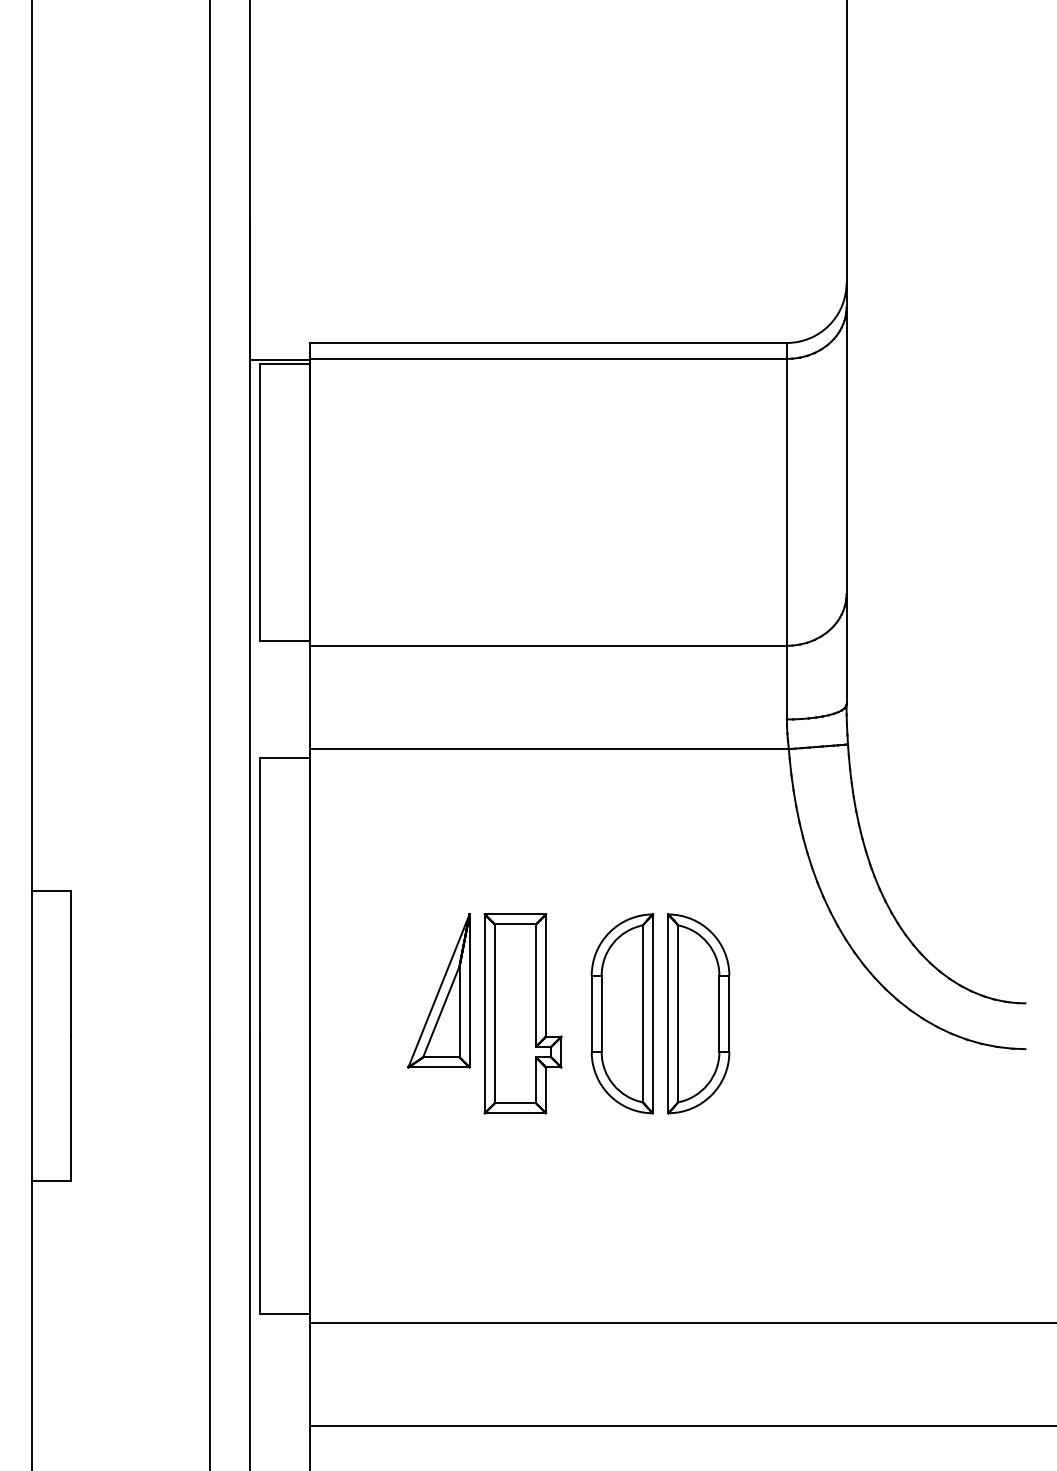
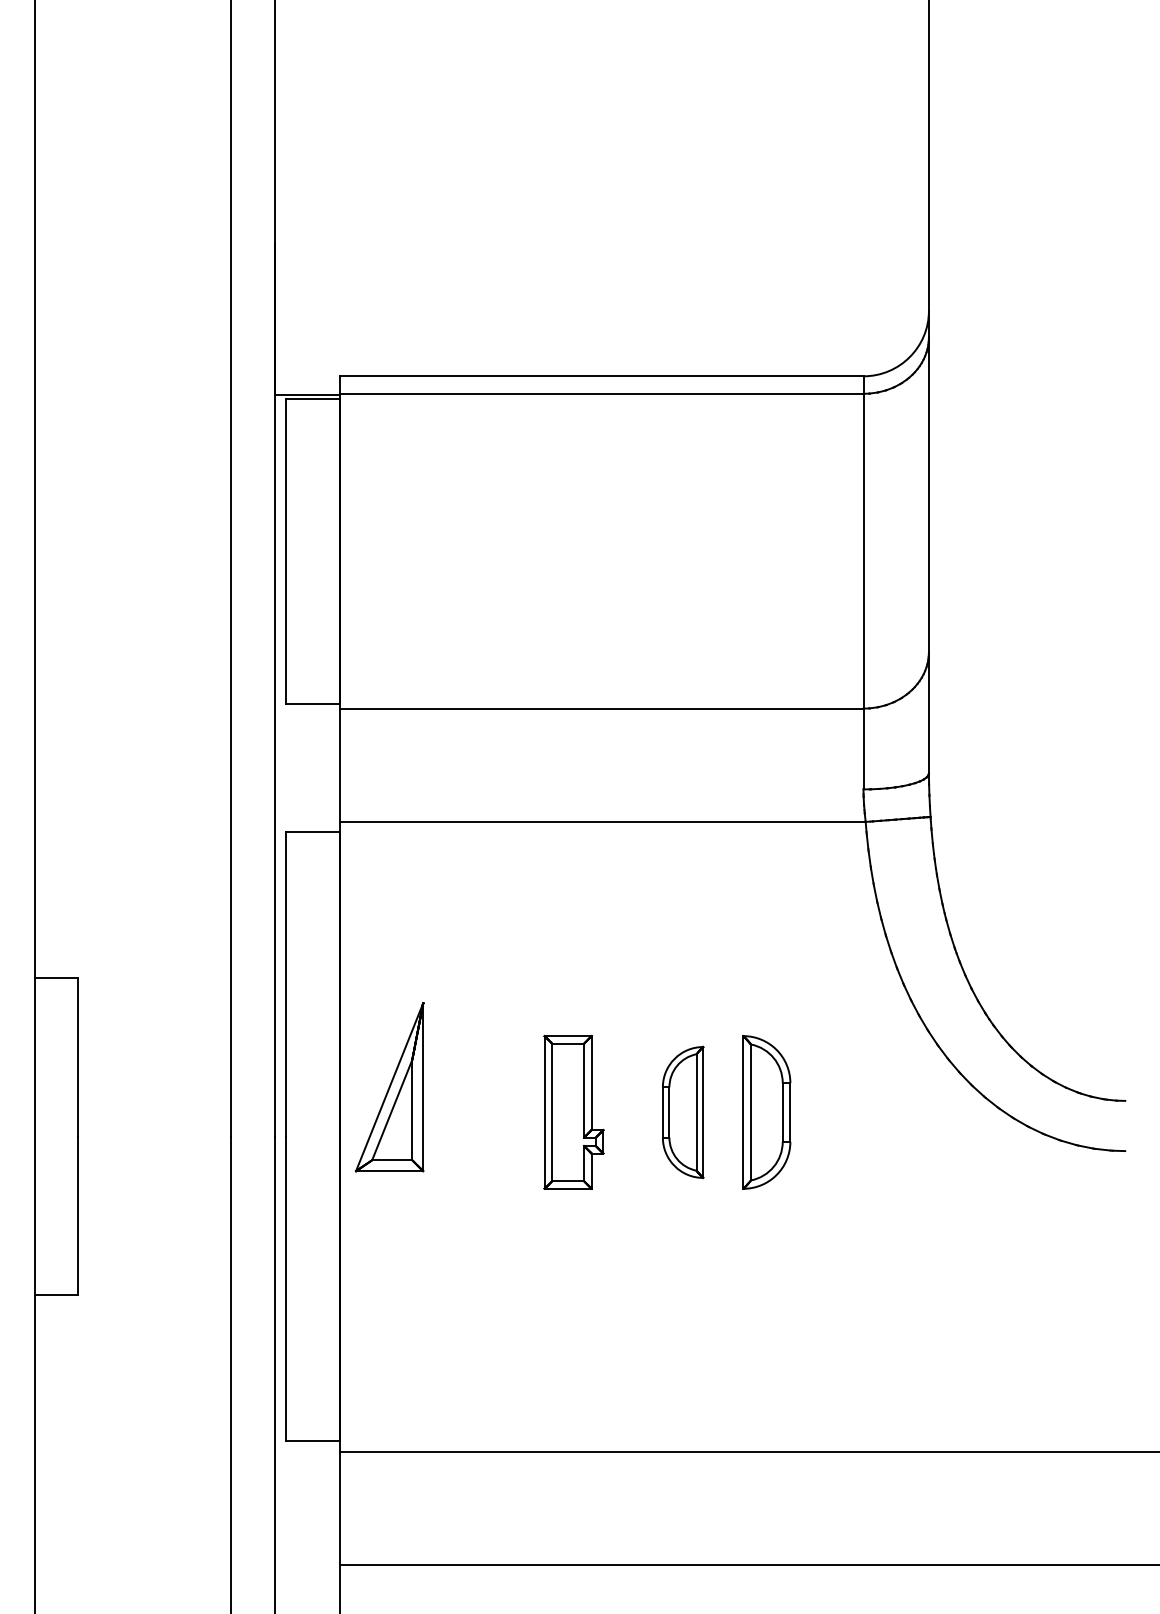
part: (438, 990) -> (389, 1086), moved
part: (522, 1013) -> (573, 1112), size x0.7
part: (622, 1013) -> (683, 1112), size x0.6
part: (698, 1013) -> (766, 1112), size x0.7

